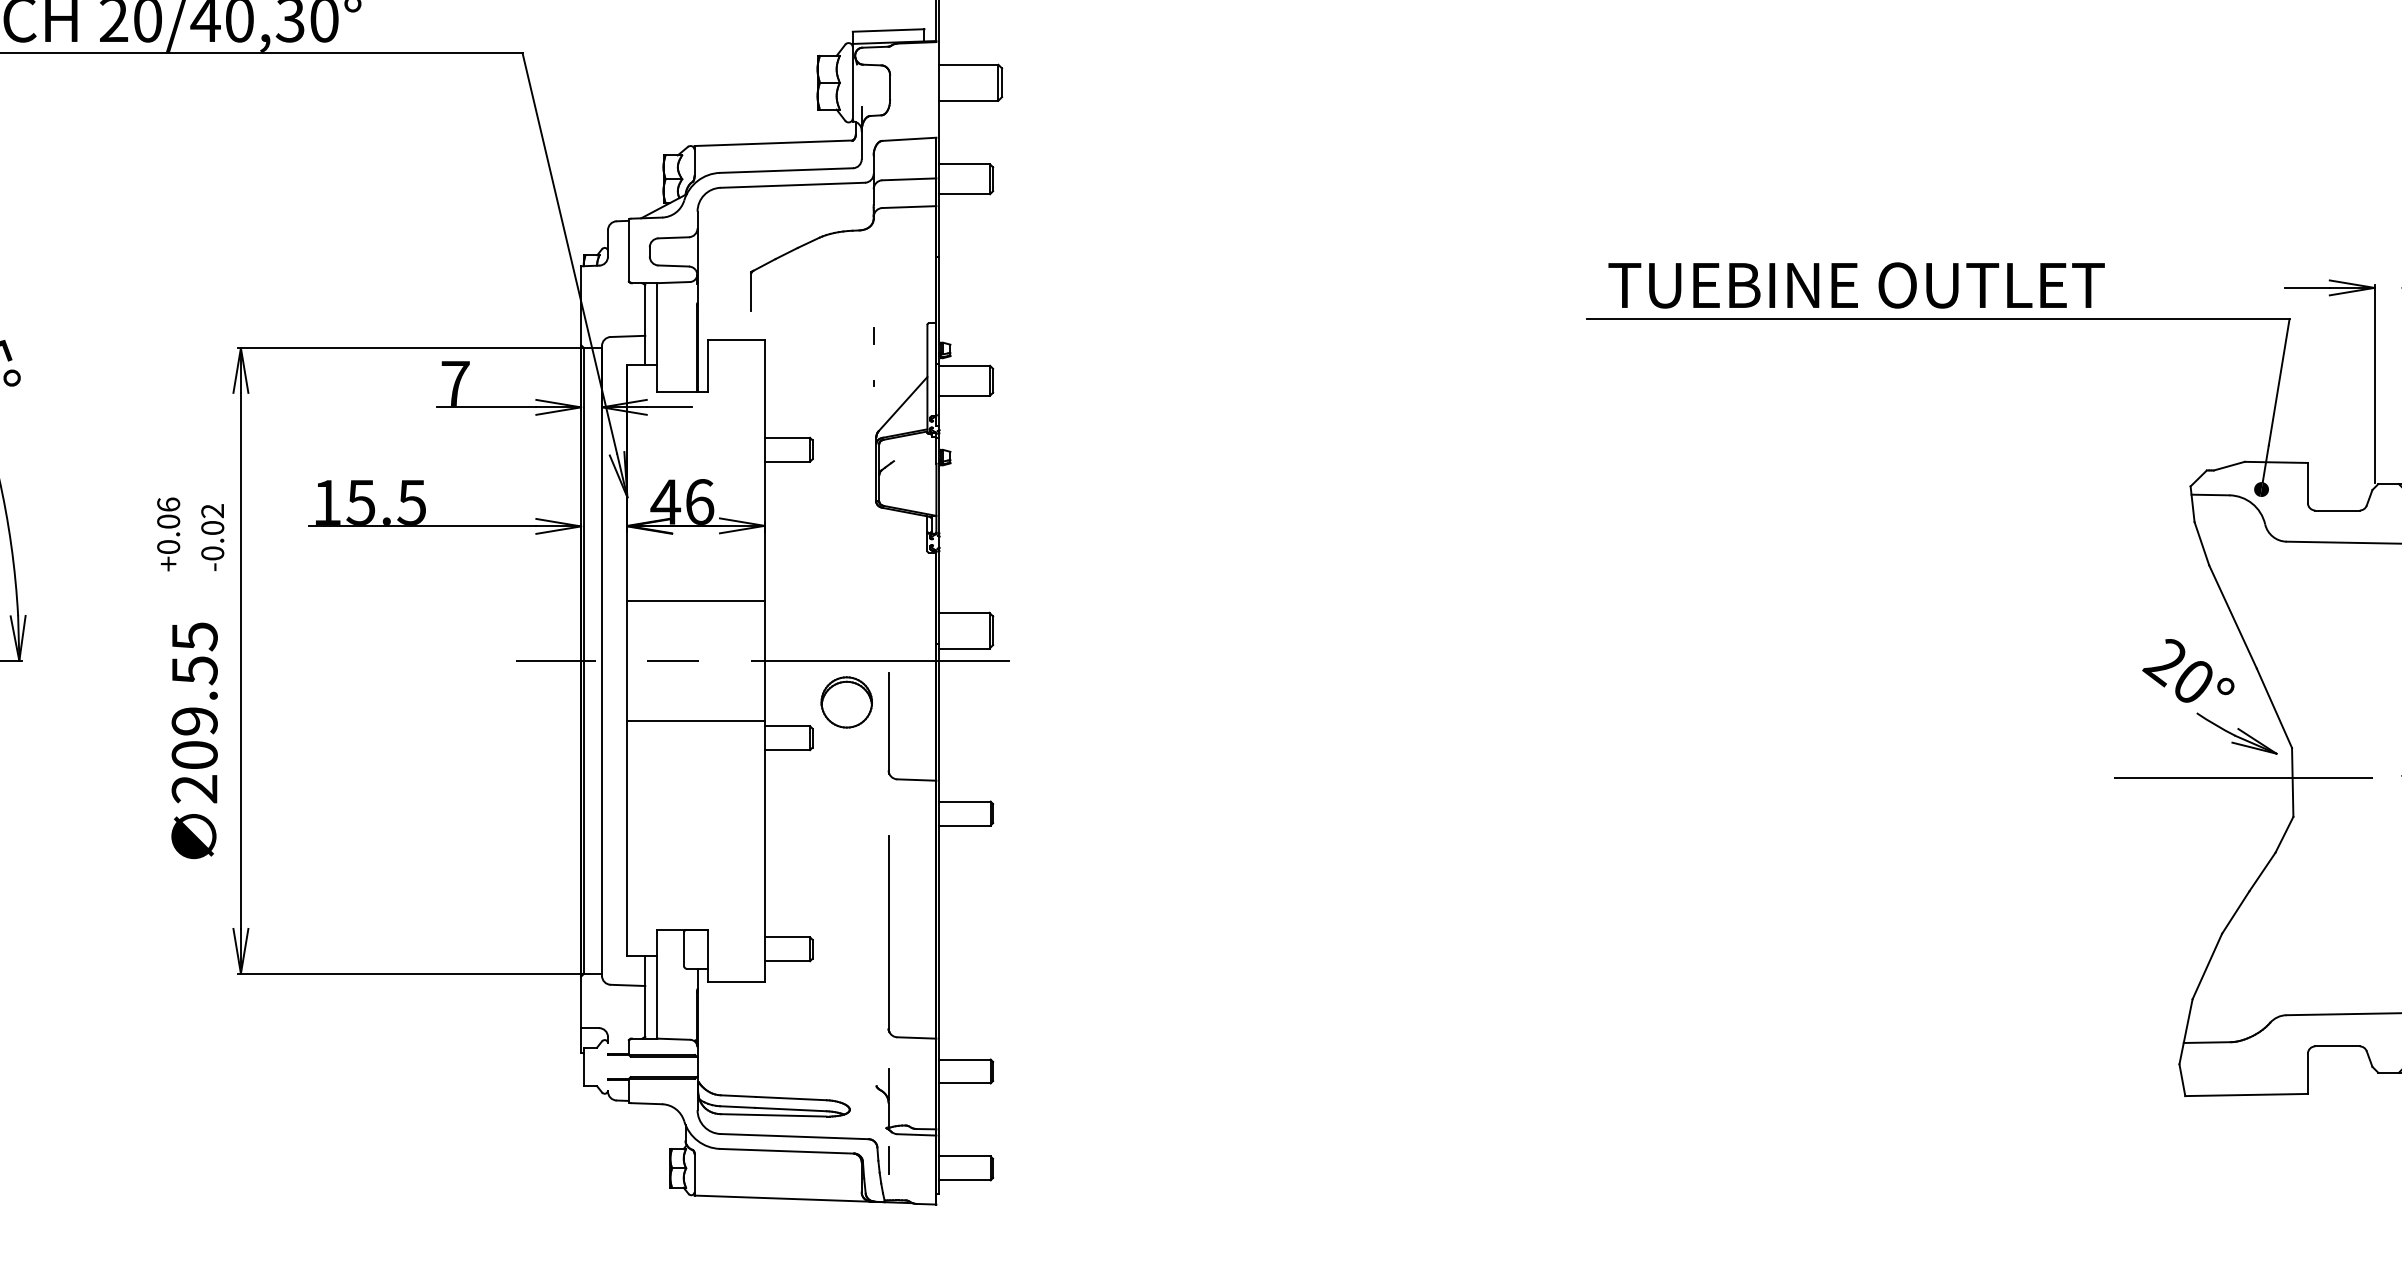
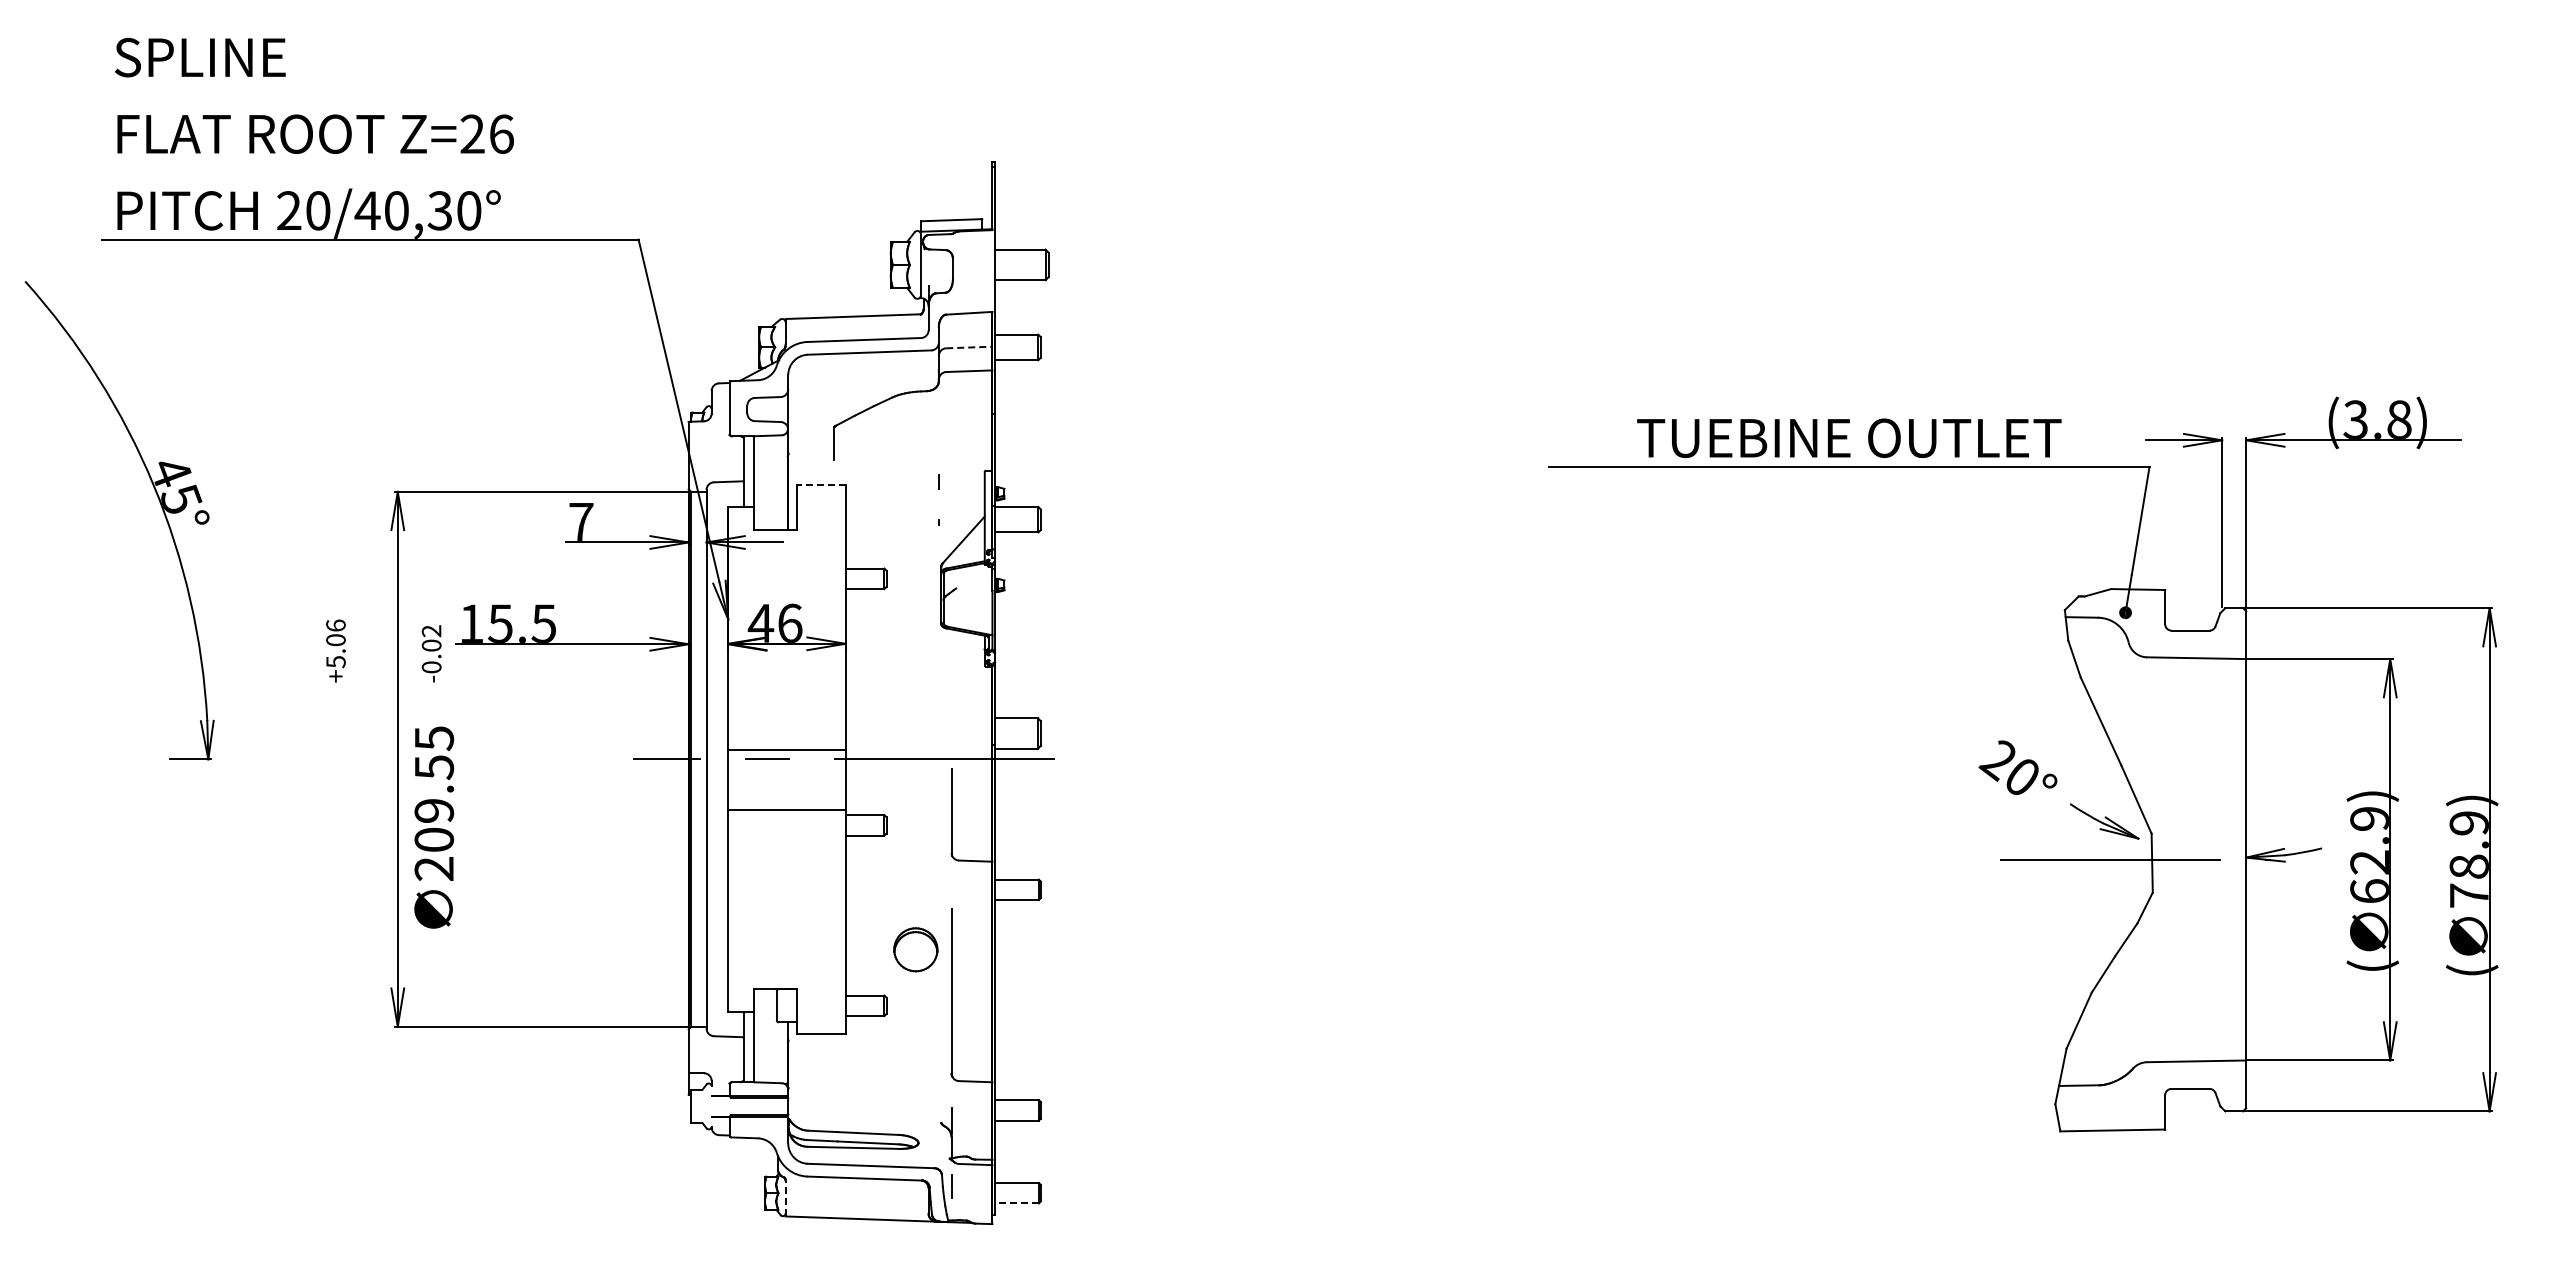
line: (909, 179) -> (969, 347), solid -> dashed
text: (1856, 284) -> (1849, 437), moved
line: (735, 339) -> (820, 484), solid -> dashed
text: (212, 537) -> (431, 653), moved
text: (168, 547) -> (335, 662), +0.06 -> +5.06
line: (695, 601) -> (786, 750), moved
text: (2187, 670) -> (2017, 767), moved
part: (846, 702) -> (915, 949), moved
text: (194, 740) -> (434, 827), moved
line: (694, 1174) -> (785, 1198), solid -> dashed
line: (964, 1180) -> (1016, 1203), solid -> dashed

